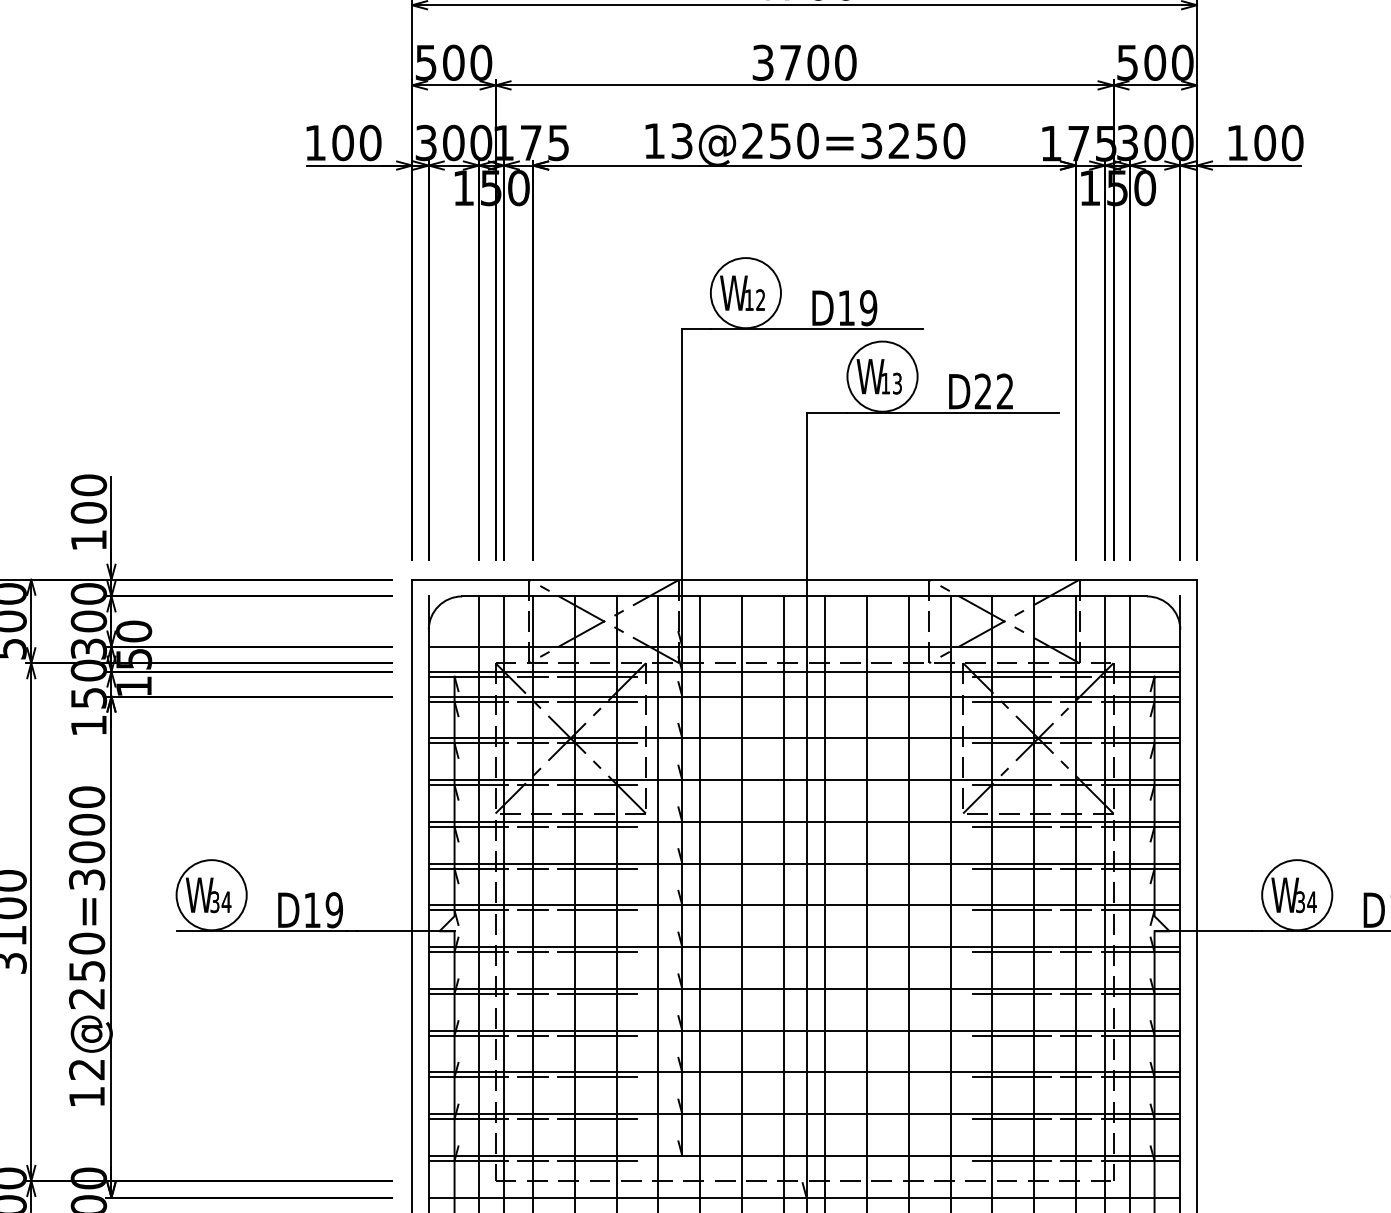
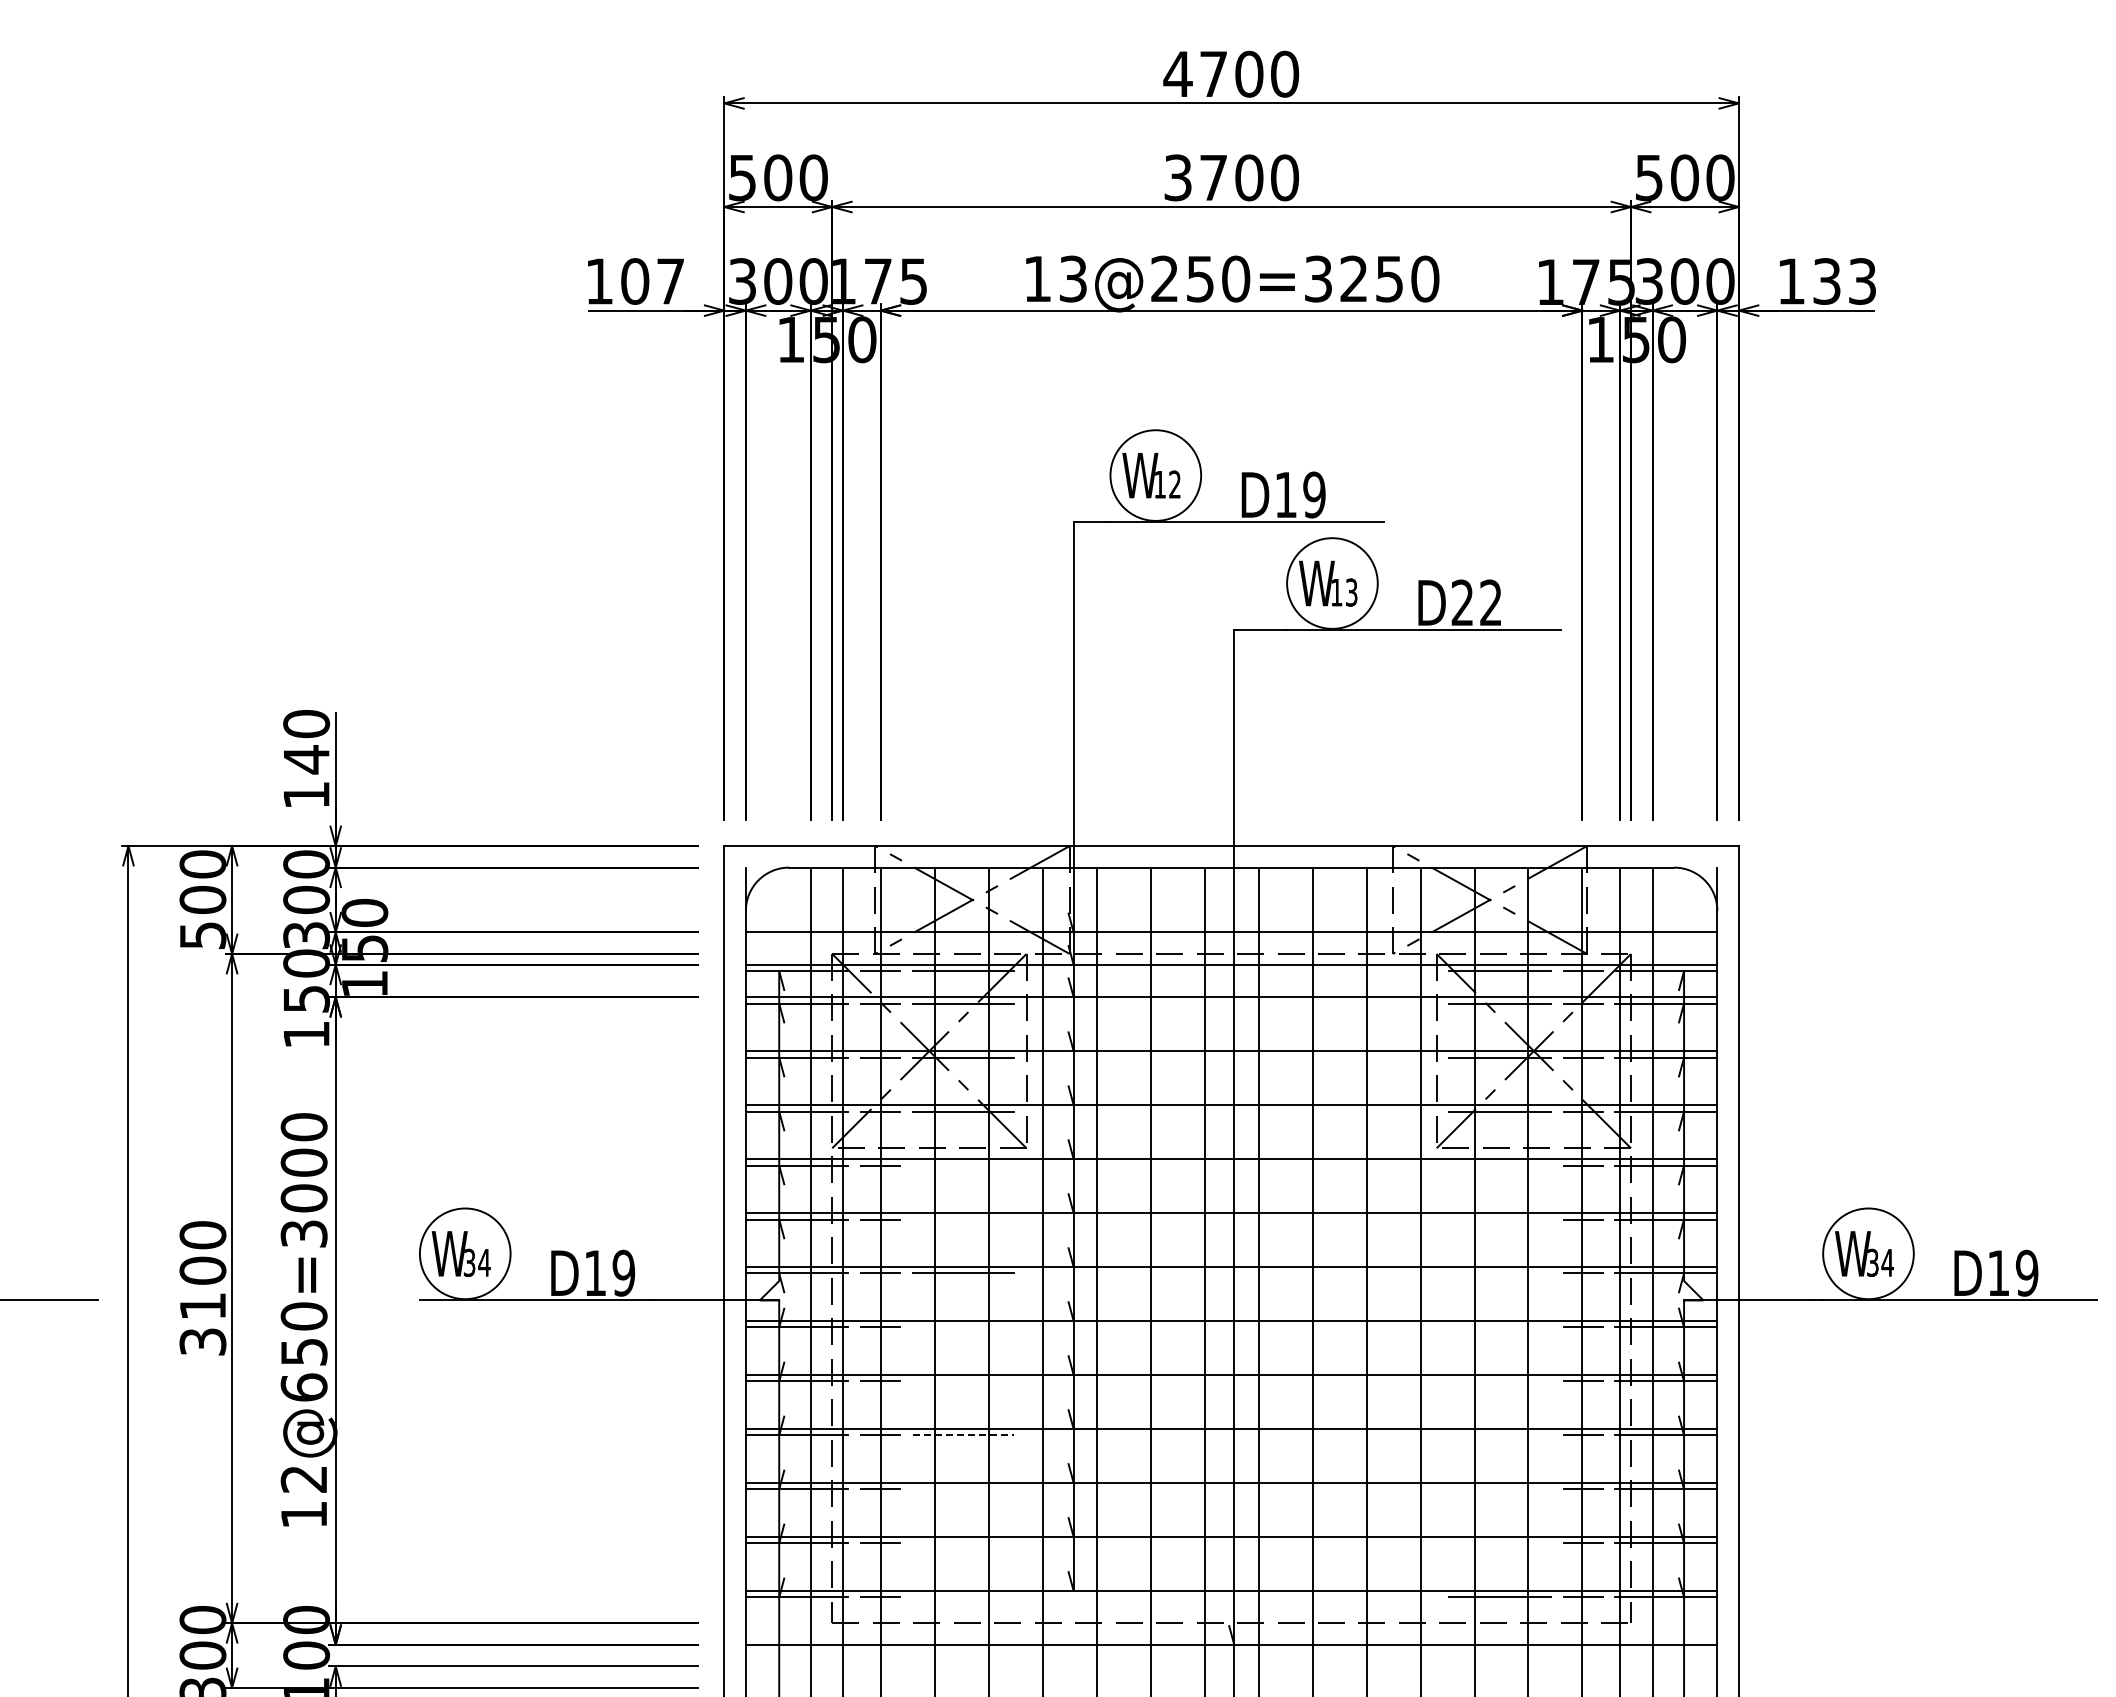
text: (370, 143) -> (670, 281), 100 -> 107
text: (1278, 143) -> (1844, 281), 100 -> 133
text: (88, 512) -> (306, 759), 100 -> 140
line: (597, 826) -> (963, 1165), removed
line: (1011, 826) -> (1499, 1165), removed
line: (597, 868) -> (963, 1219), removed
line: (1011, 868) -> (1499, 1219), removed
line: (1011, 910) -> (1499, 1273), removed
line: (597, 952) -> (963, 1327), removed
line: (1011, 952) -> (1499, 1327), removed
line: (597, 993) -> (963, 1381), removed
line: (1011, 993) -> (1499, 1381), removed
text: (86, 998) -> (303, 1387), 12@250=3000 -> 12@650=3000
line: (597, 1035) -> (963, 1435), solid -> dashed
line: (1011, 1035) -> (1499, 1435), removed
line: (597, 1077) -> (963, 1489), removed
line: (1011, 1077) -> (1499, 1489), removed
line: (597, 1119) -> (963, 1543), removed
line: (1011, 1119) -> (1499, 1543), removed
line: (597, 1161) -> (963, 1597), removed

